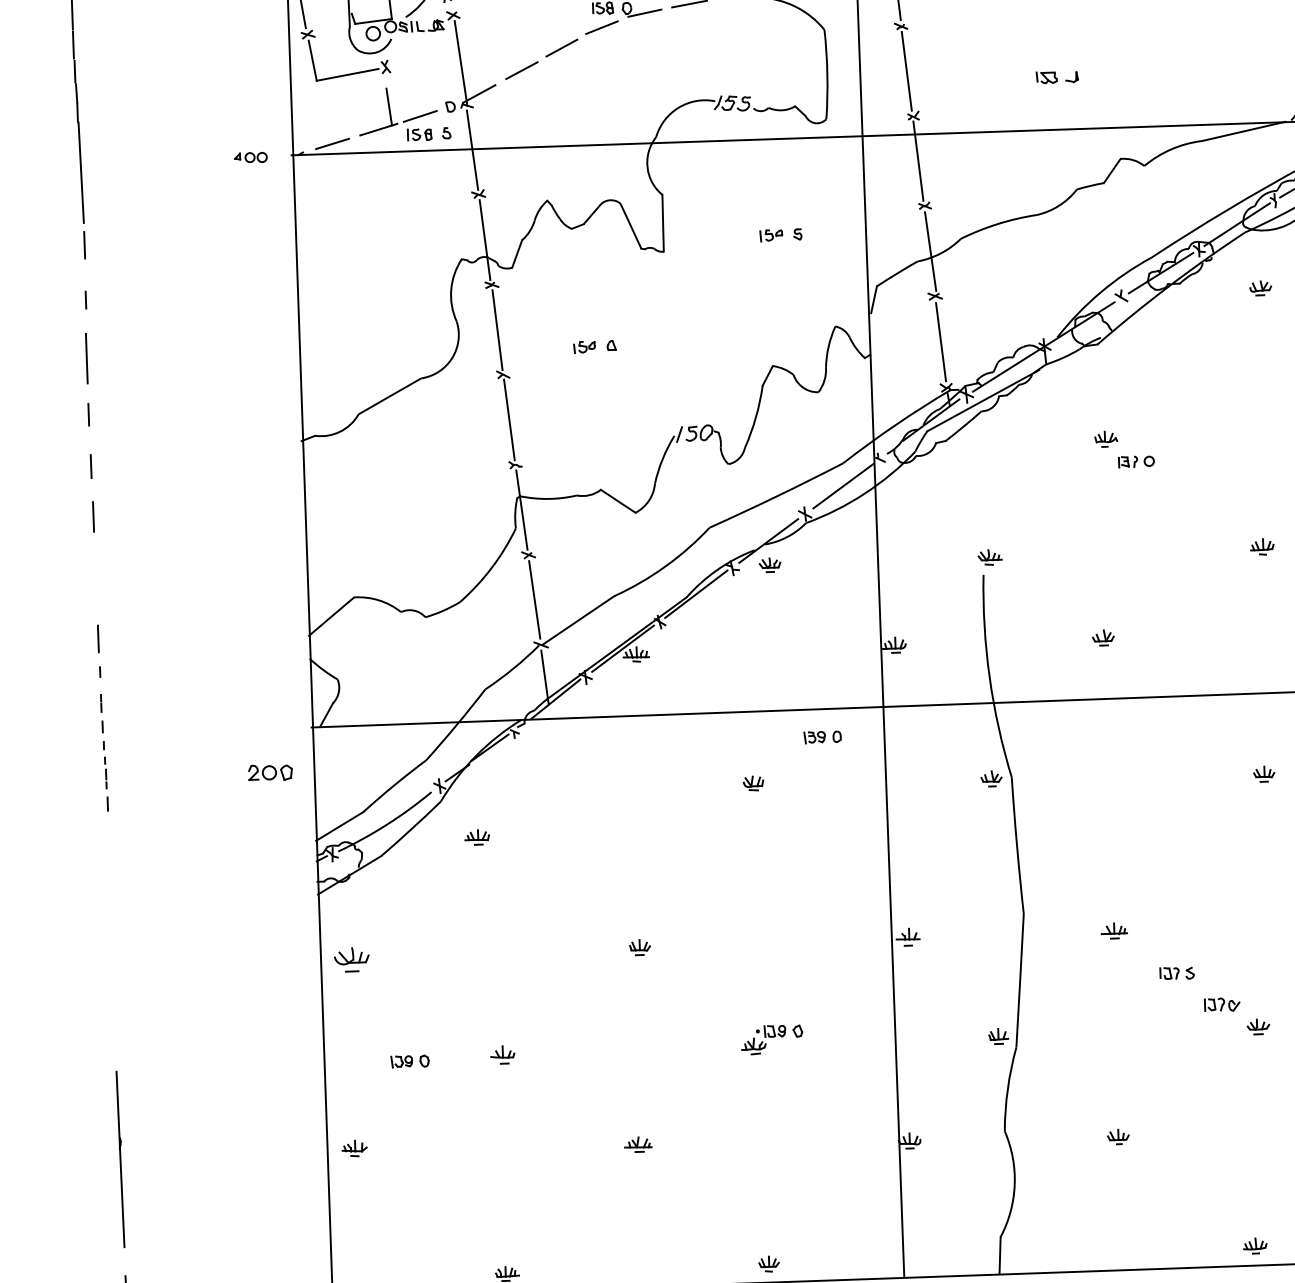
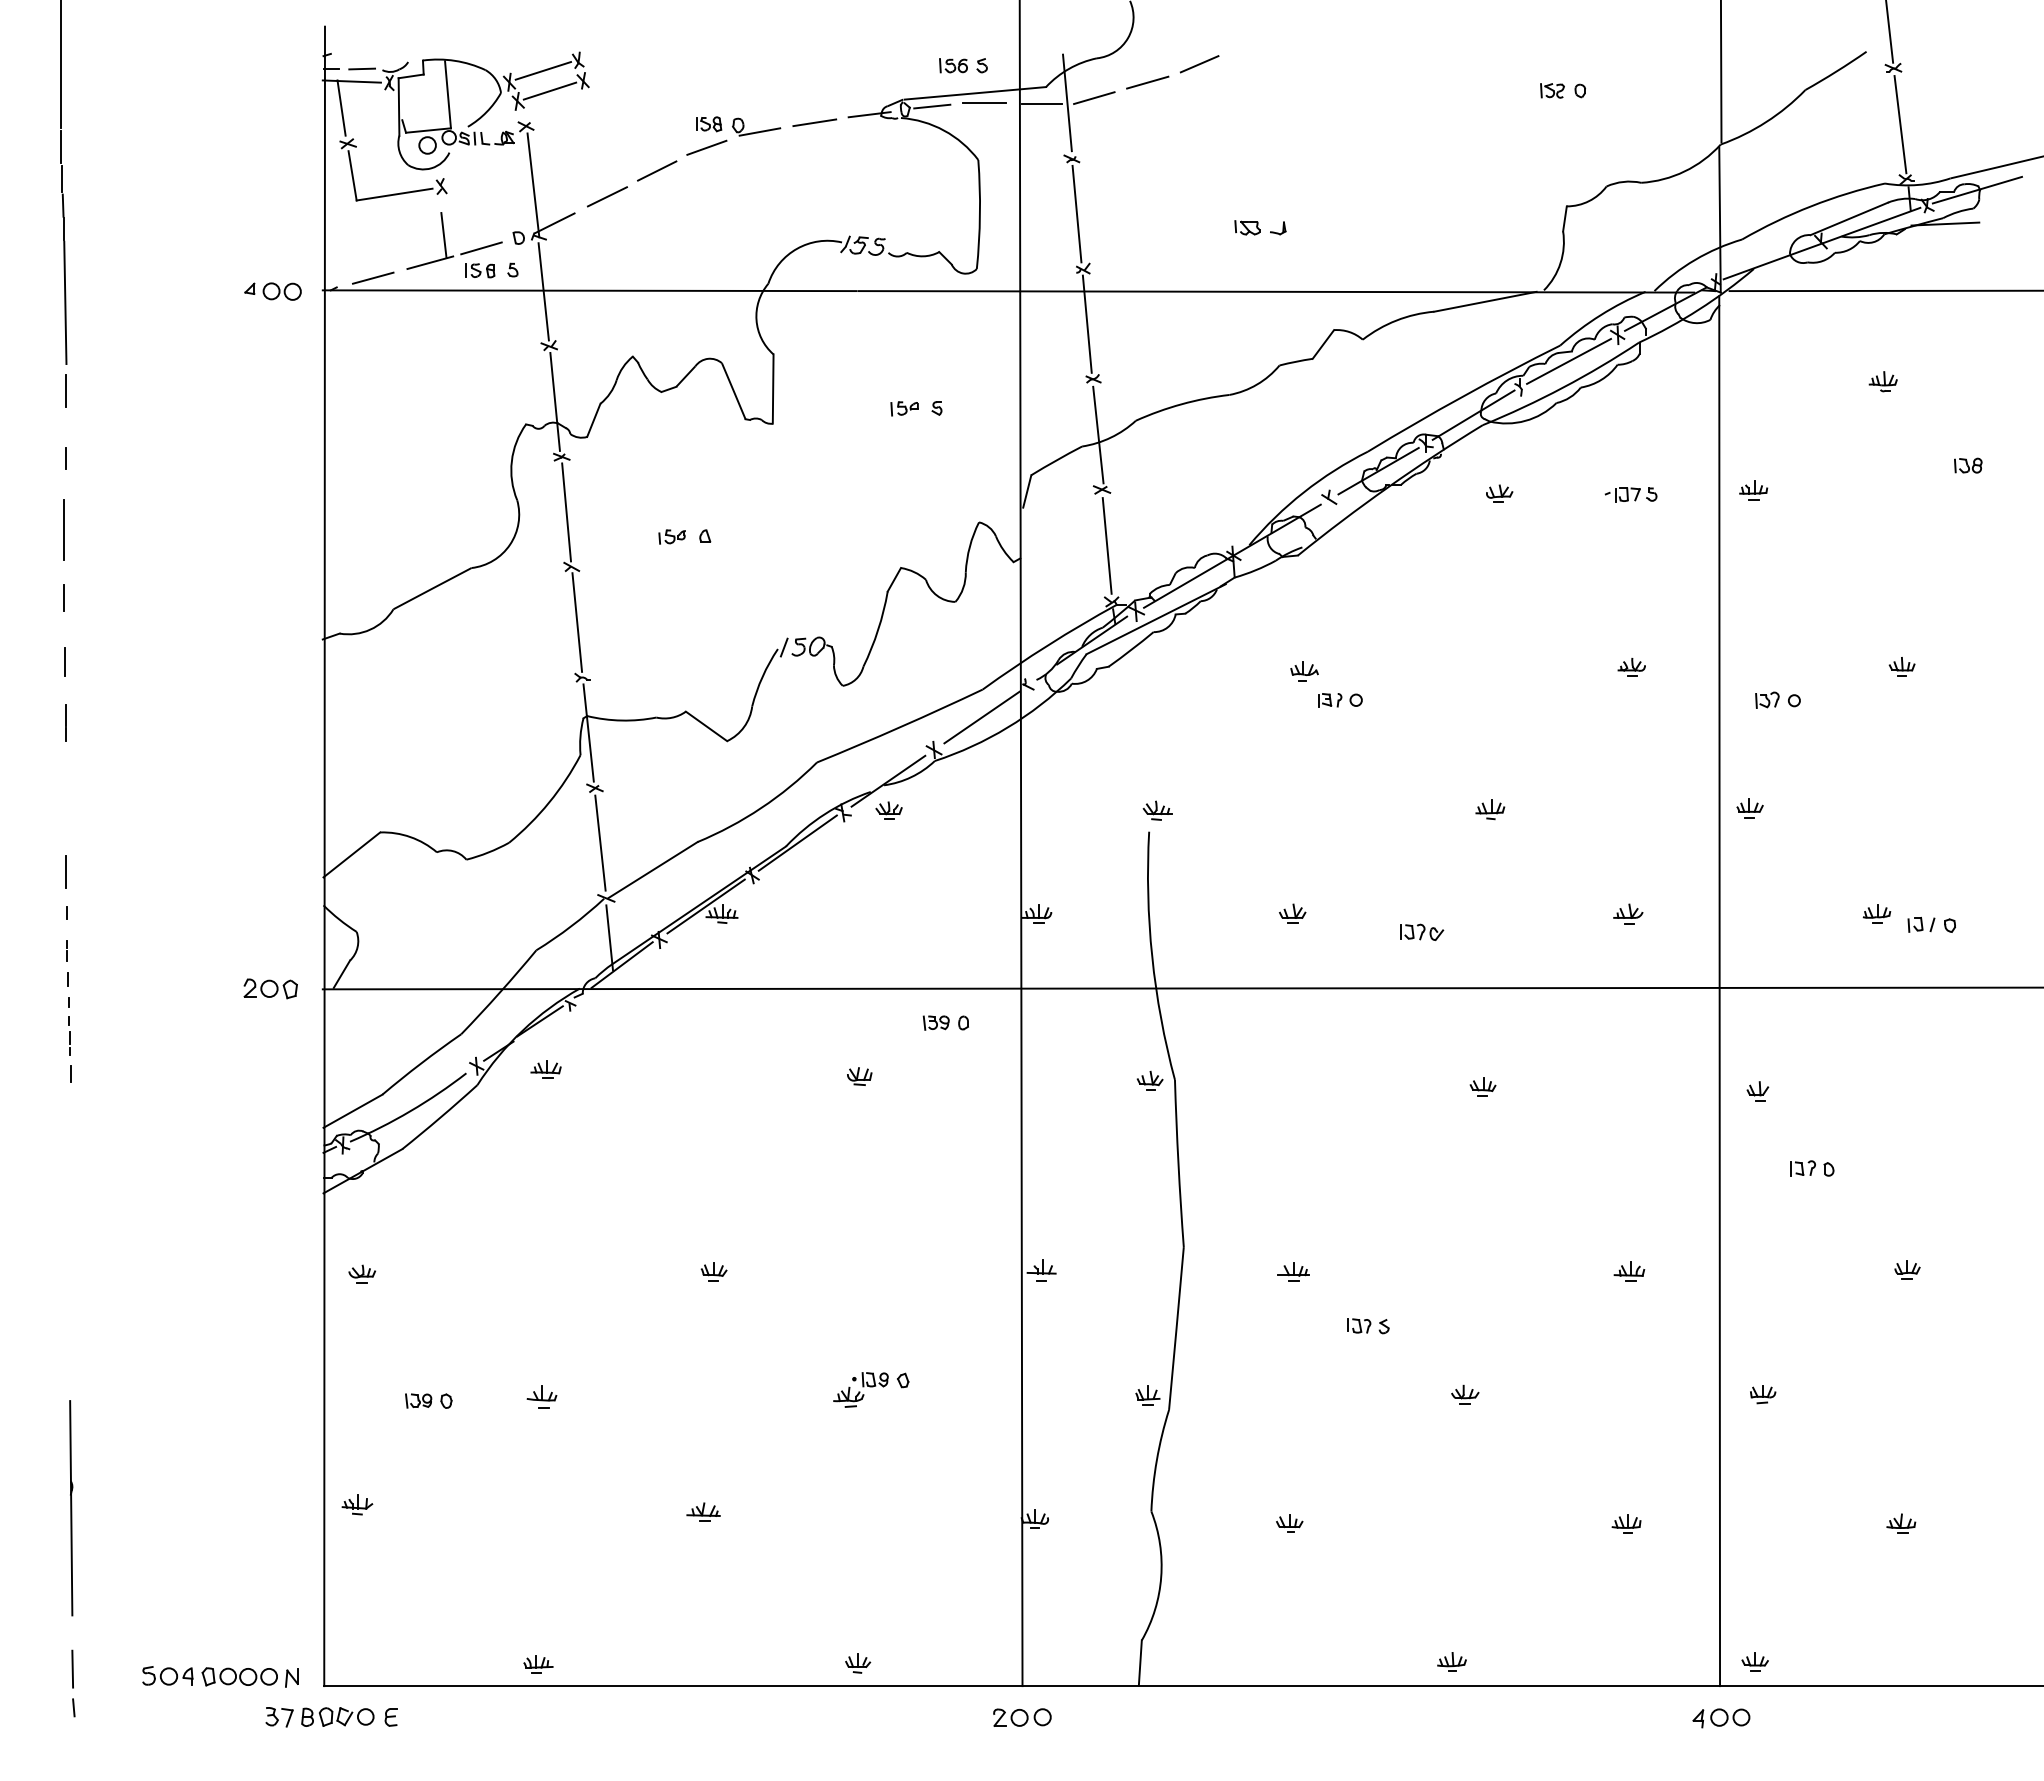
part: (250, 157) -> (272, 291), size x1.43
part: (270, 772) -> (270, 988), moved
part: (476, 837) -> (545, 1069), moved
part: (352, 958) -> (362, 1273), size x0.62
part: (1222, 1004) -> (1422, 931), moved

